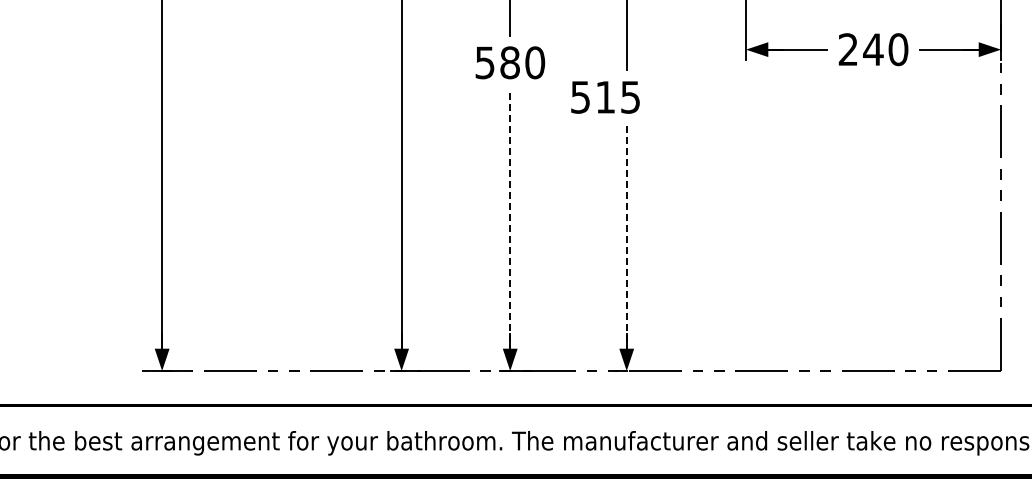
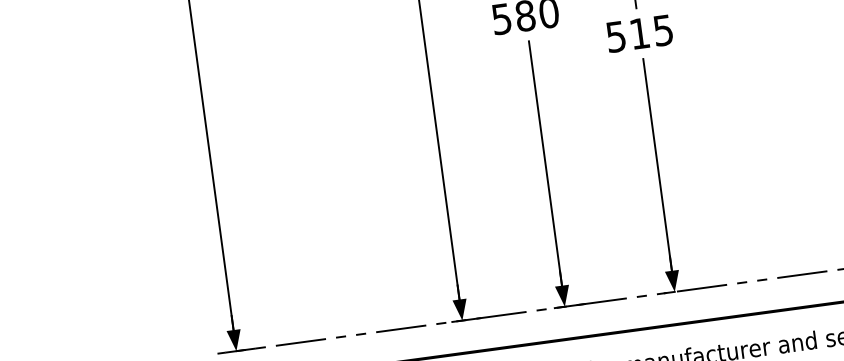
text: (605, 97) -> (639, 33), moved
line: (510, 226) -> (546, 170), dashed -> solid
line: (626, 243) -> (658, 171), dashed -> solid

